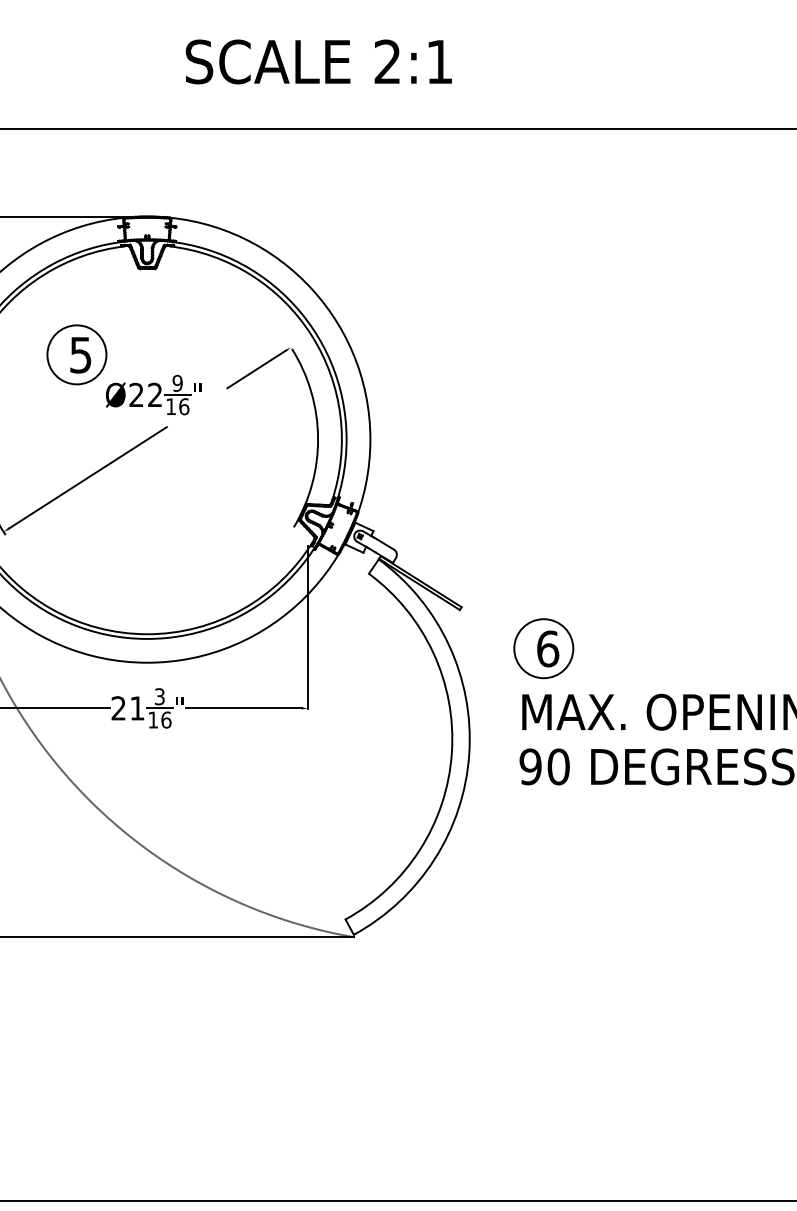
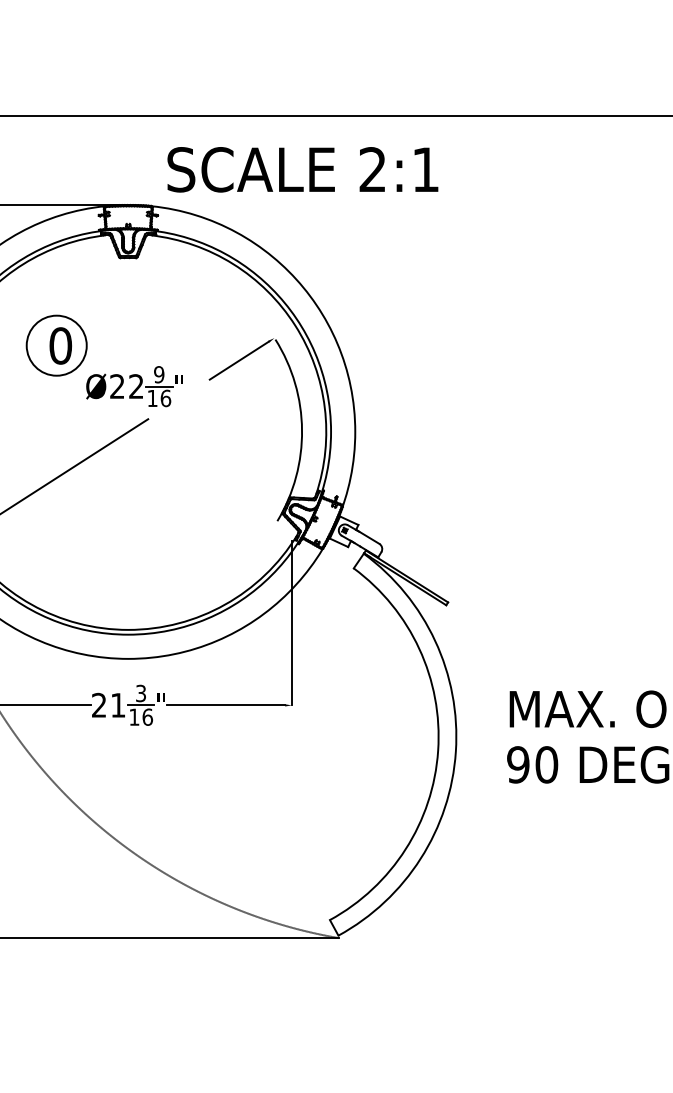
text: (318, 61) -> (302, 169), moved
text: (80, 354) -> (60, 345), 5 -> 0
part: (543, 648) -> (531, 644), removed

